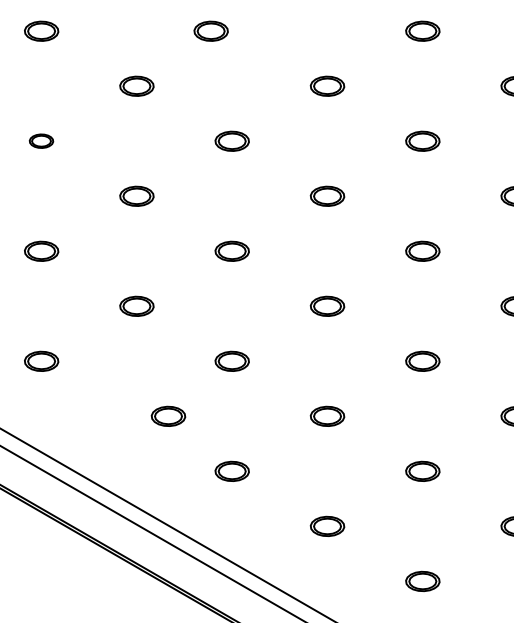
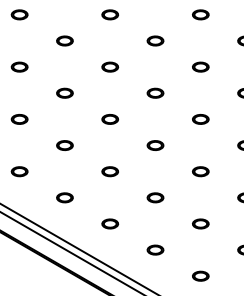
part: (211, 30) -> (110, 14), moved
part: (41, 139) -> (19, 66), size x1.43
part: (167, 415) -> (64, 197), moved

